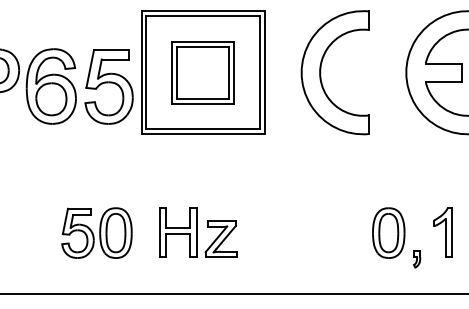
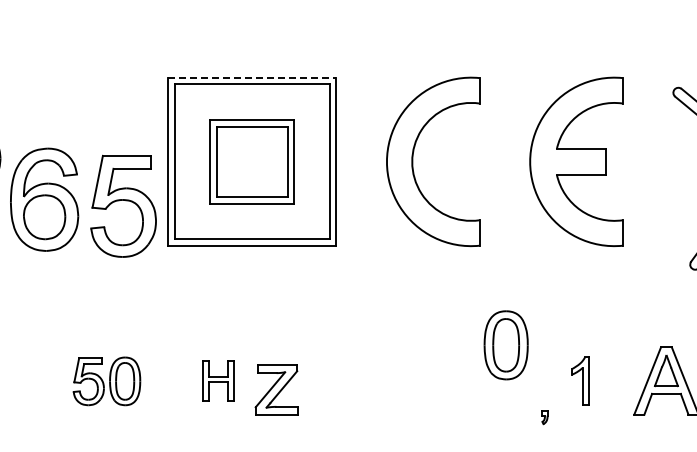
line: (203, 11) -> (252, 77), solid -> dashed
part: (51, 86) -> (44, 199), moved
part: (109, 86) -> (123, 205), moved
part: (178, 232) -> (218, 380), size x0.6
part: (443, 232) -> (580, 380), size x0.7
part: (96, 233) -> (106, 381), size x0.7
part: (388, 233) -> (505, 345), moved
part: (416, 259) -> (544, 417), size x0.6

